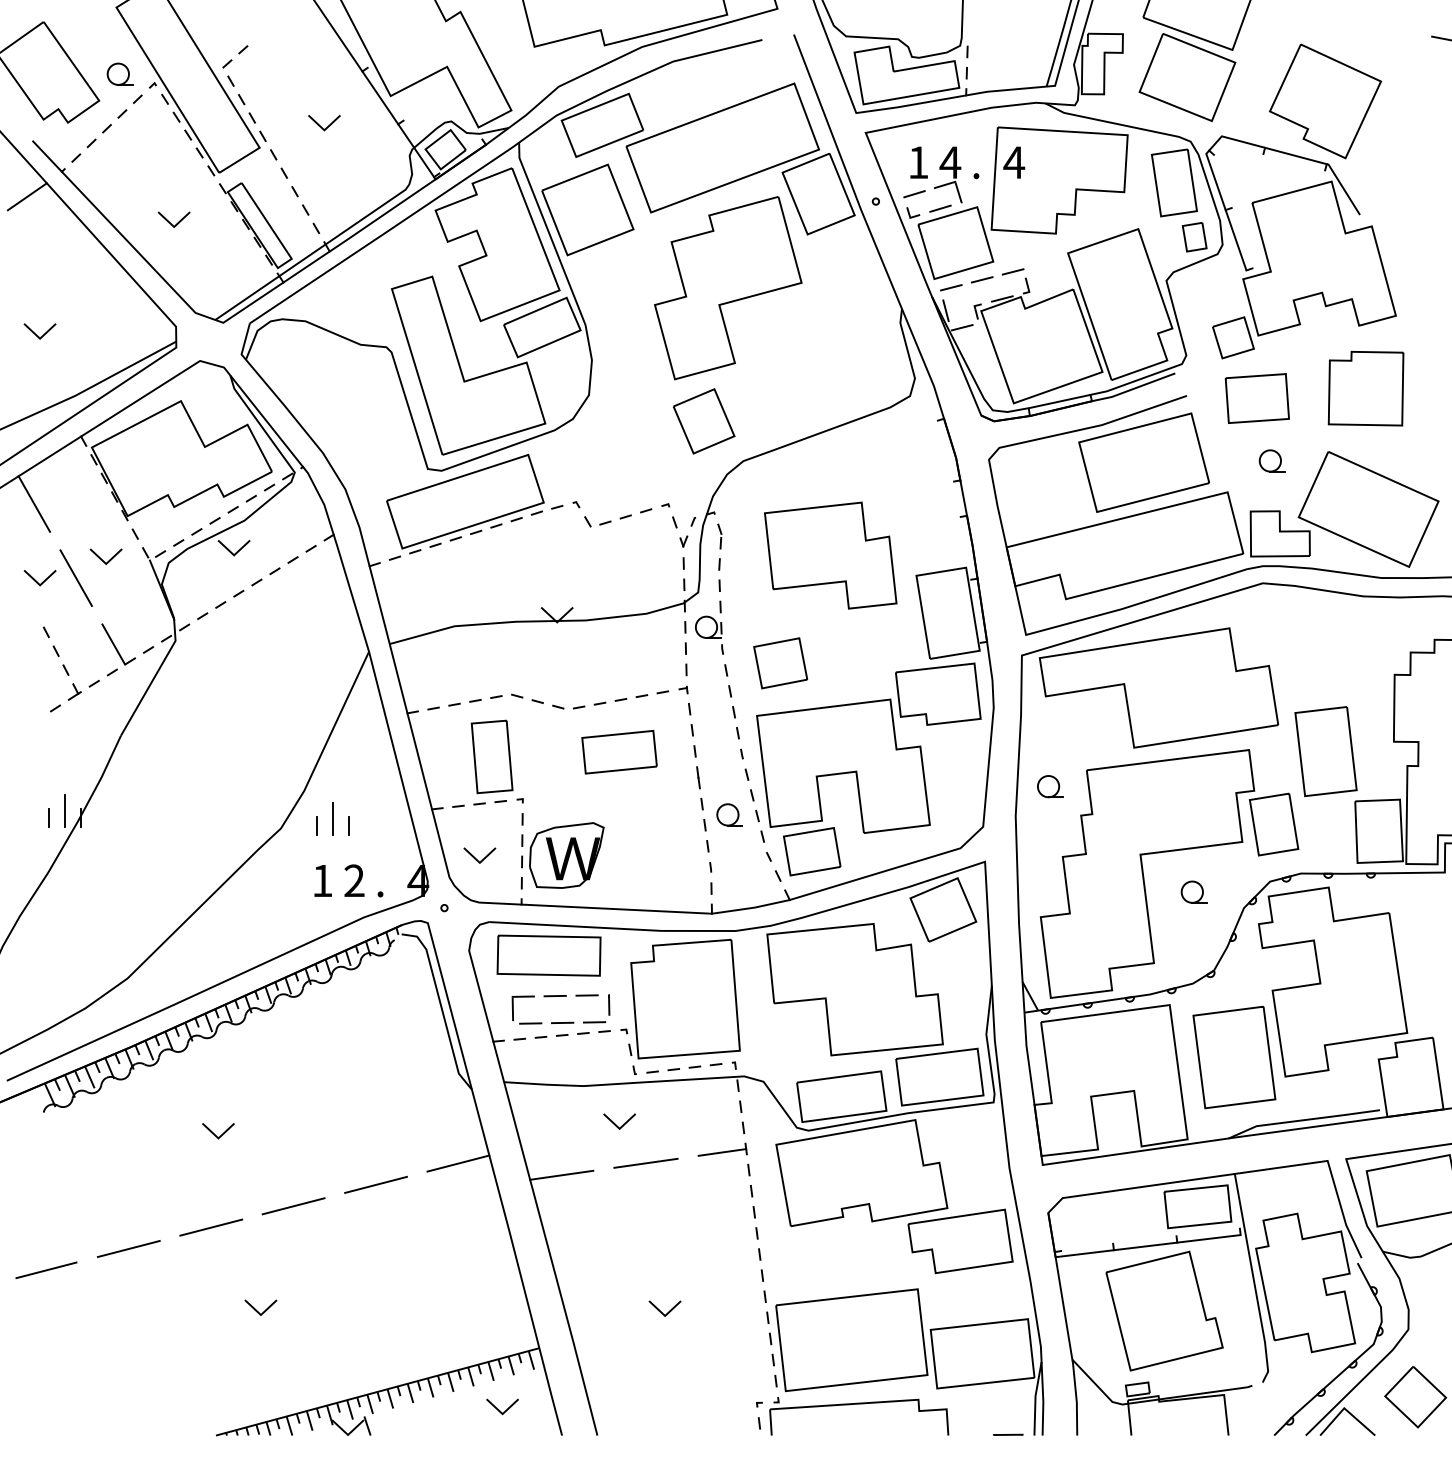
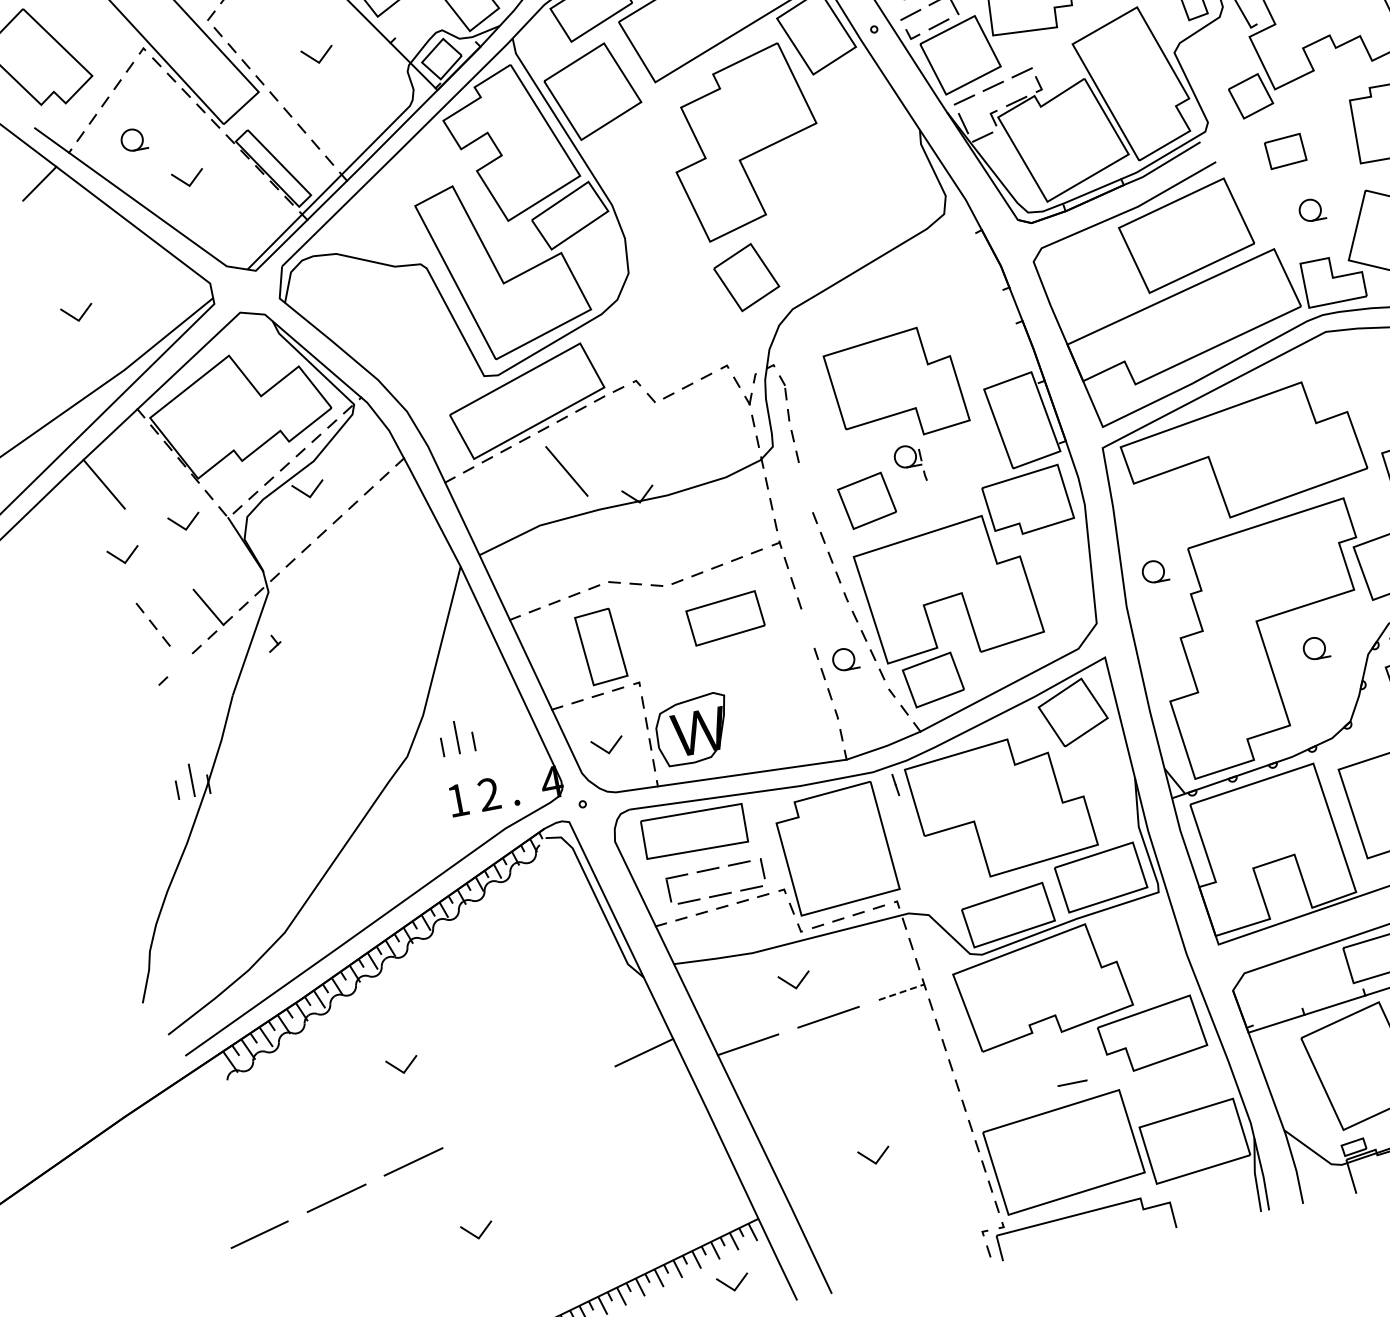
part: (119, 73) -> (133, 139), moved
part: (1256, 398) -> (1284, 151), size x0.6
line: (75, 577) -> (566, 470), moved
part: (709, 634) -> (909, 463), moved
part: (74, 691) -> (274, 642), moved
line: (698, 777) -> (895, 784), moved
line: (722, 1152) -> (901, 992), solid -> dashed
line: (375, 1184) -> (566, 1088), removed
line: (293, 1206) -> (490, 1125), removed
line: (1008, 1434) -> (1072, 1082), moved

